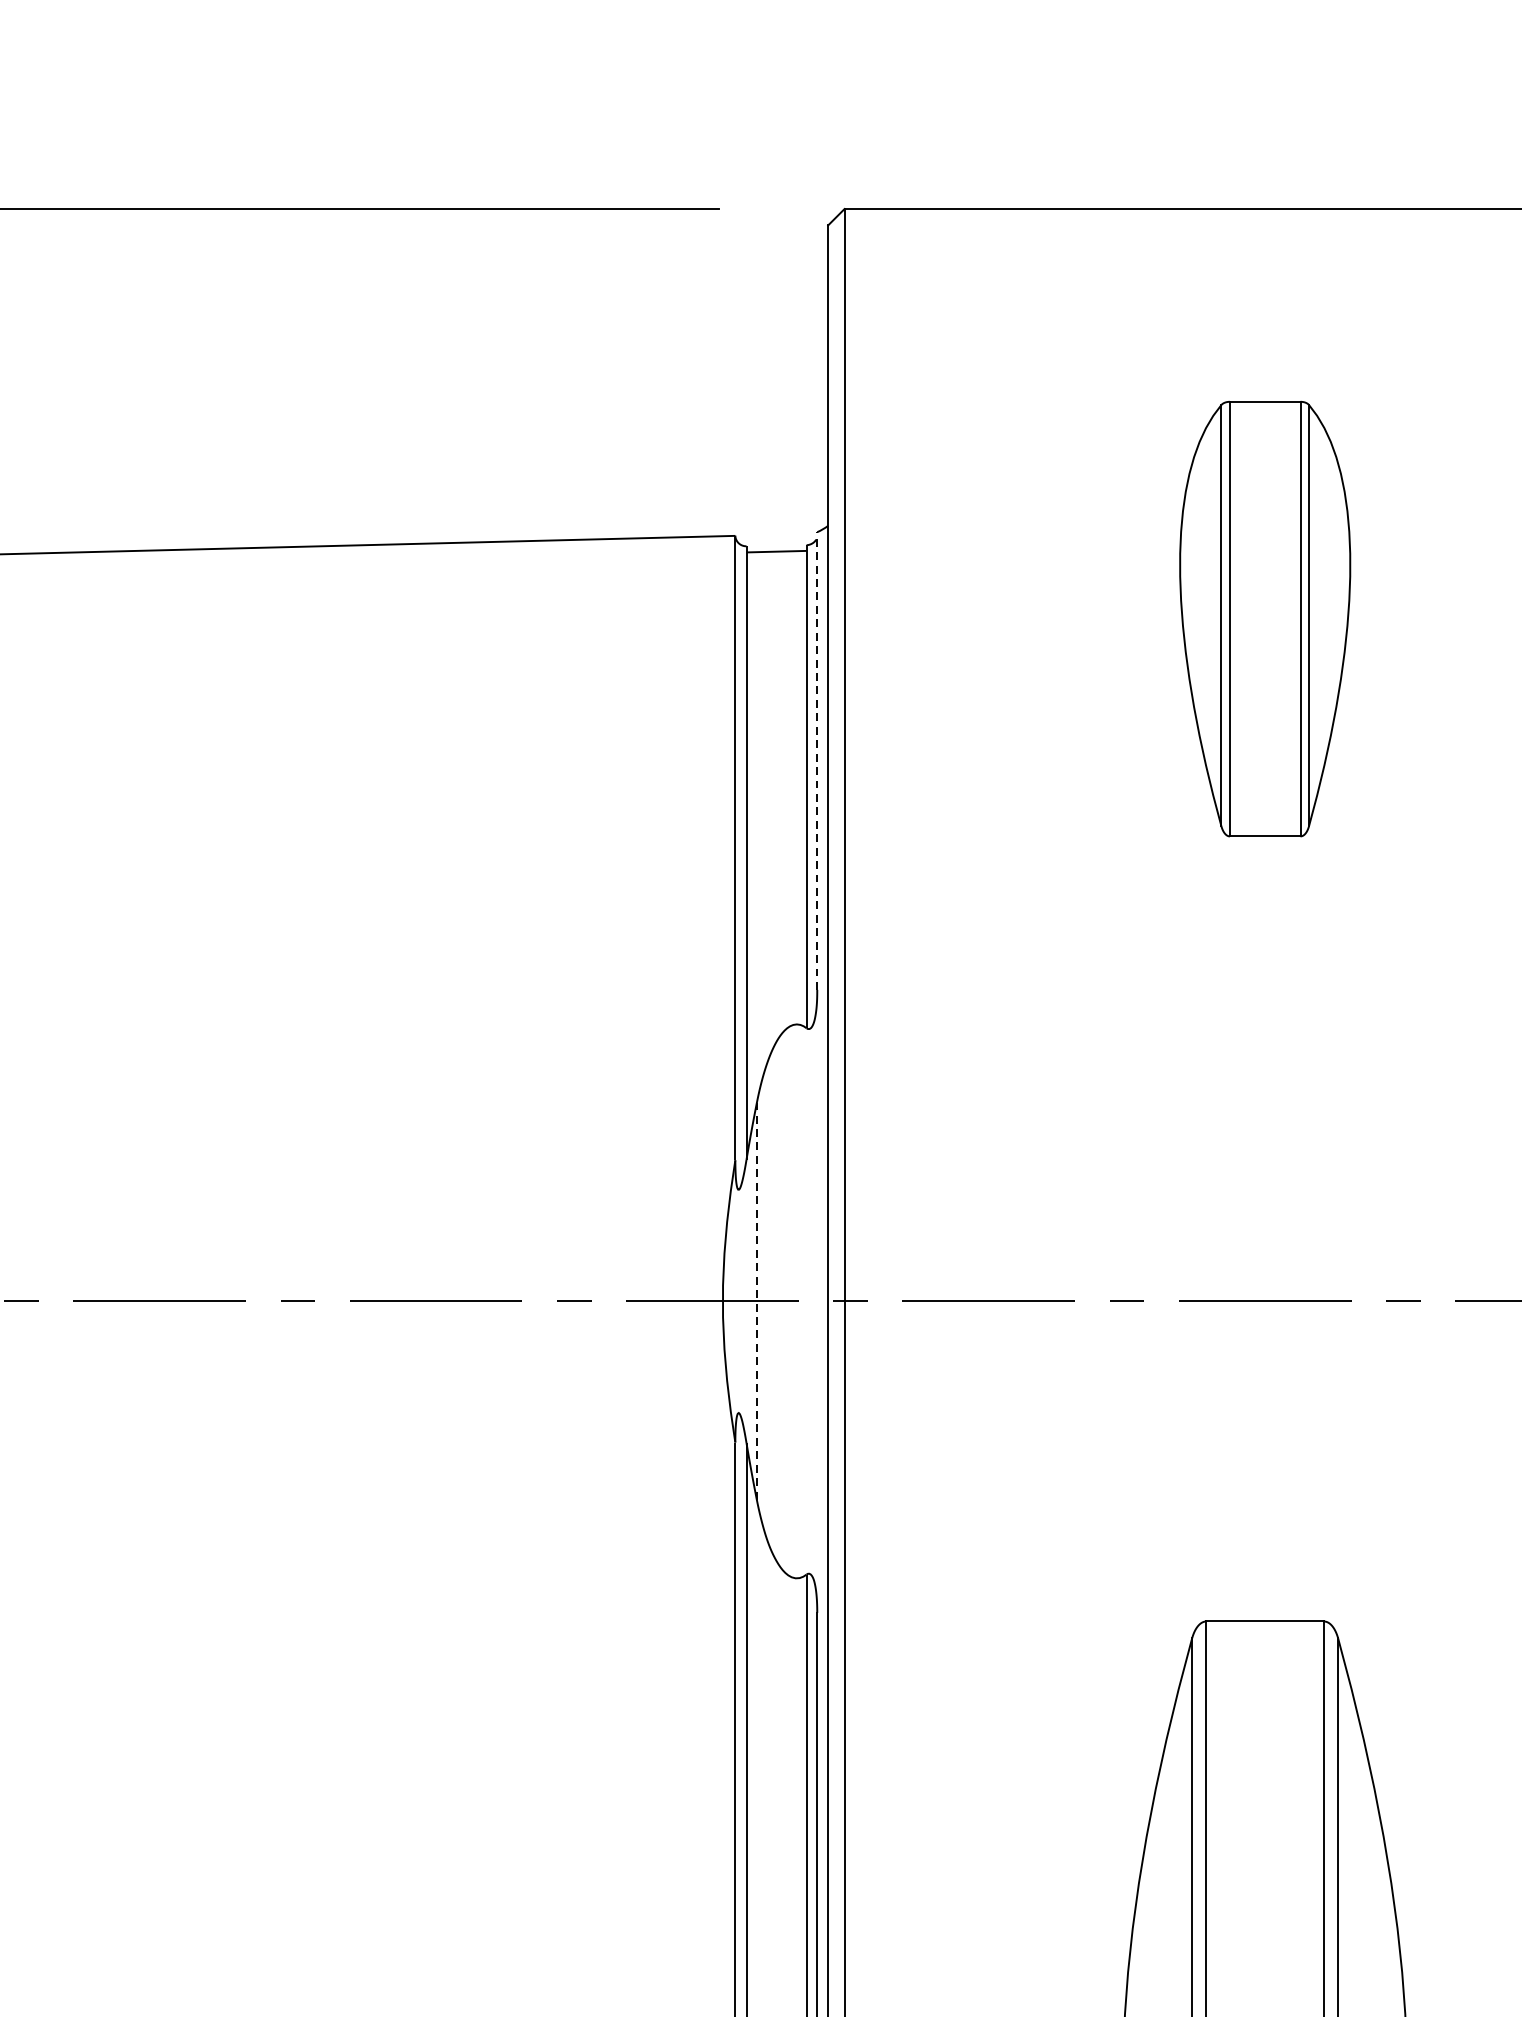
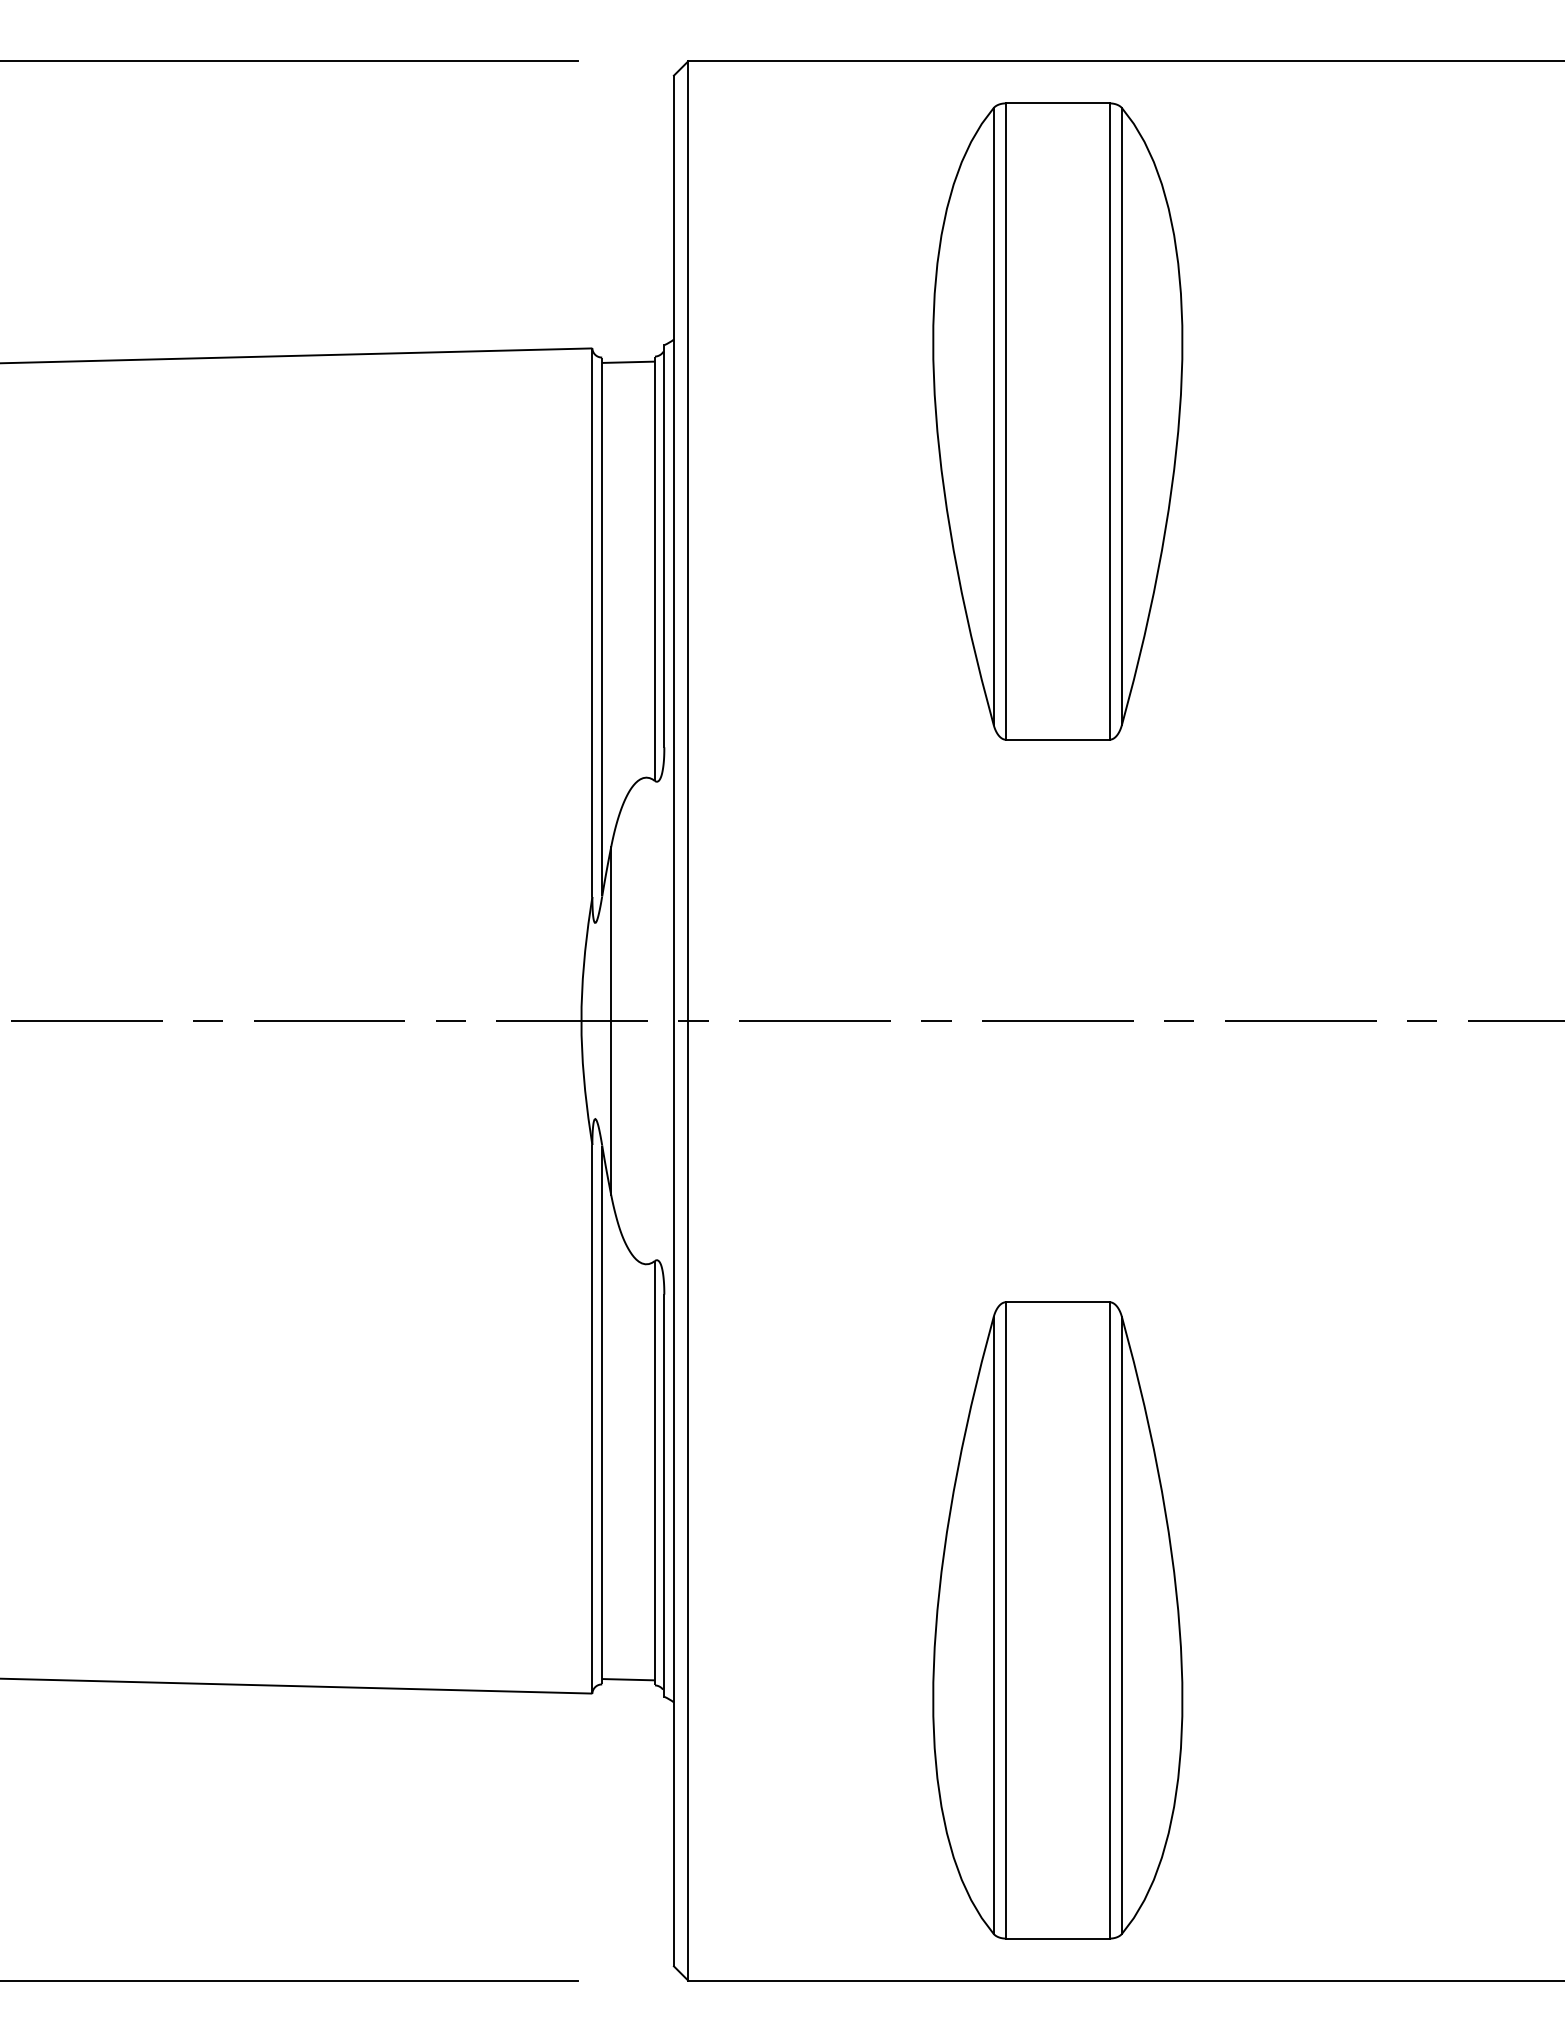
part: (1264, 619) -> (1057, 421), size x1.67
line: (817, 760) -> (664, 545), dashed -> solid
line: (757, 1300) -> (611, 1020), dashed -> solid

